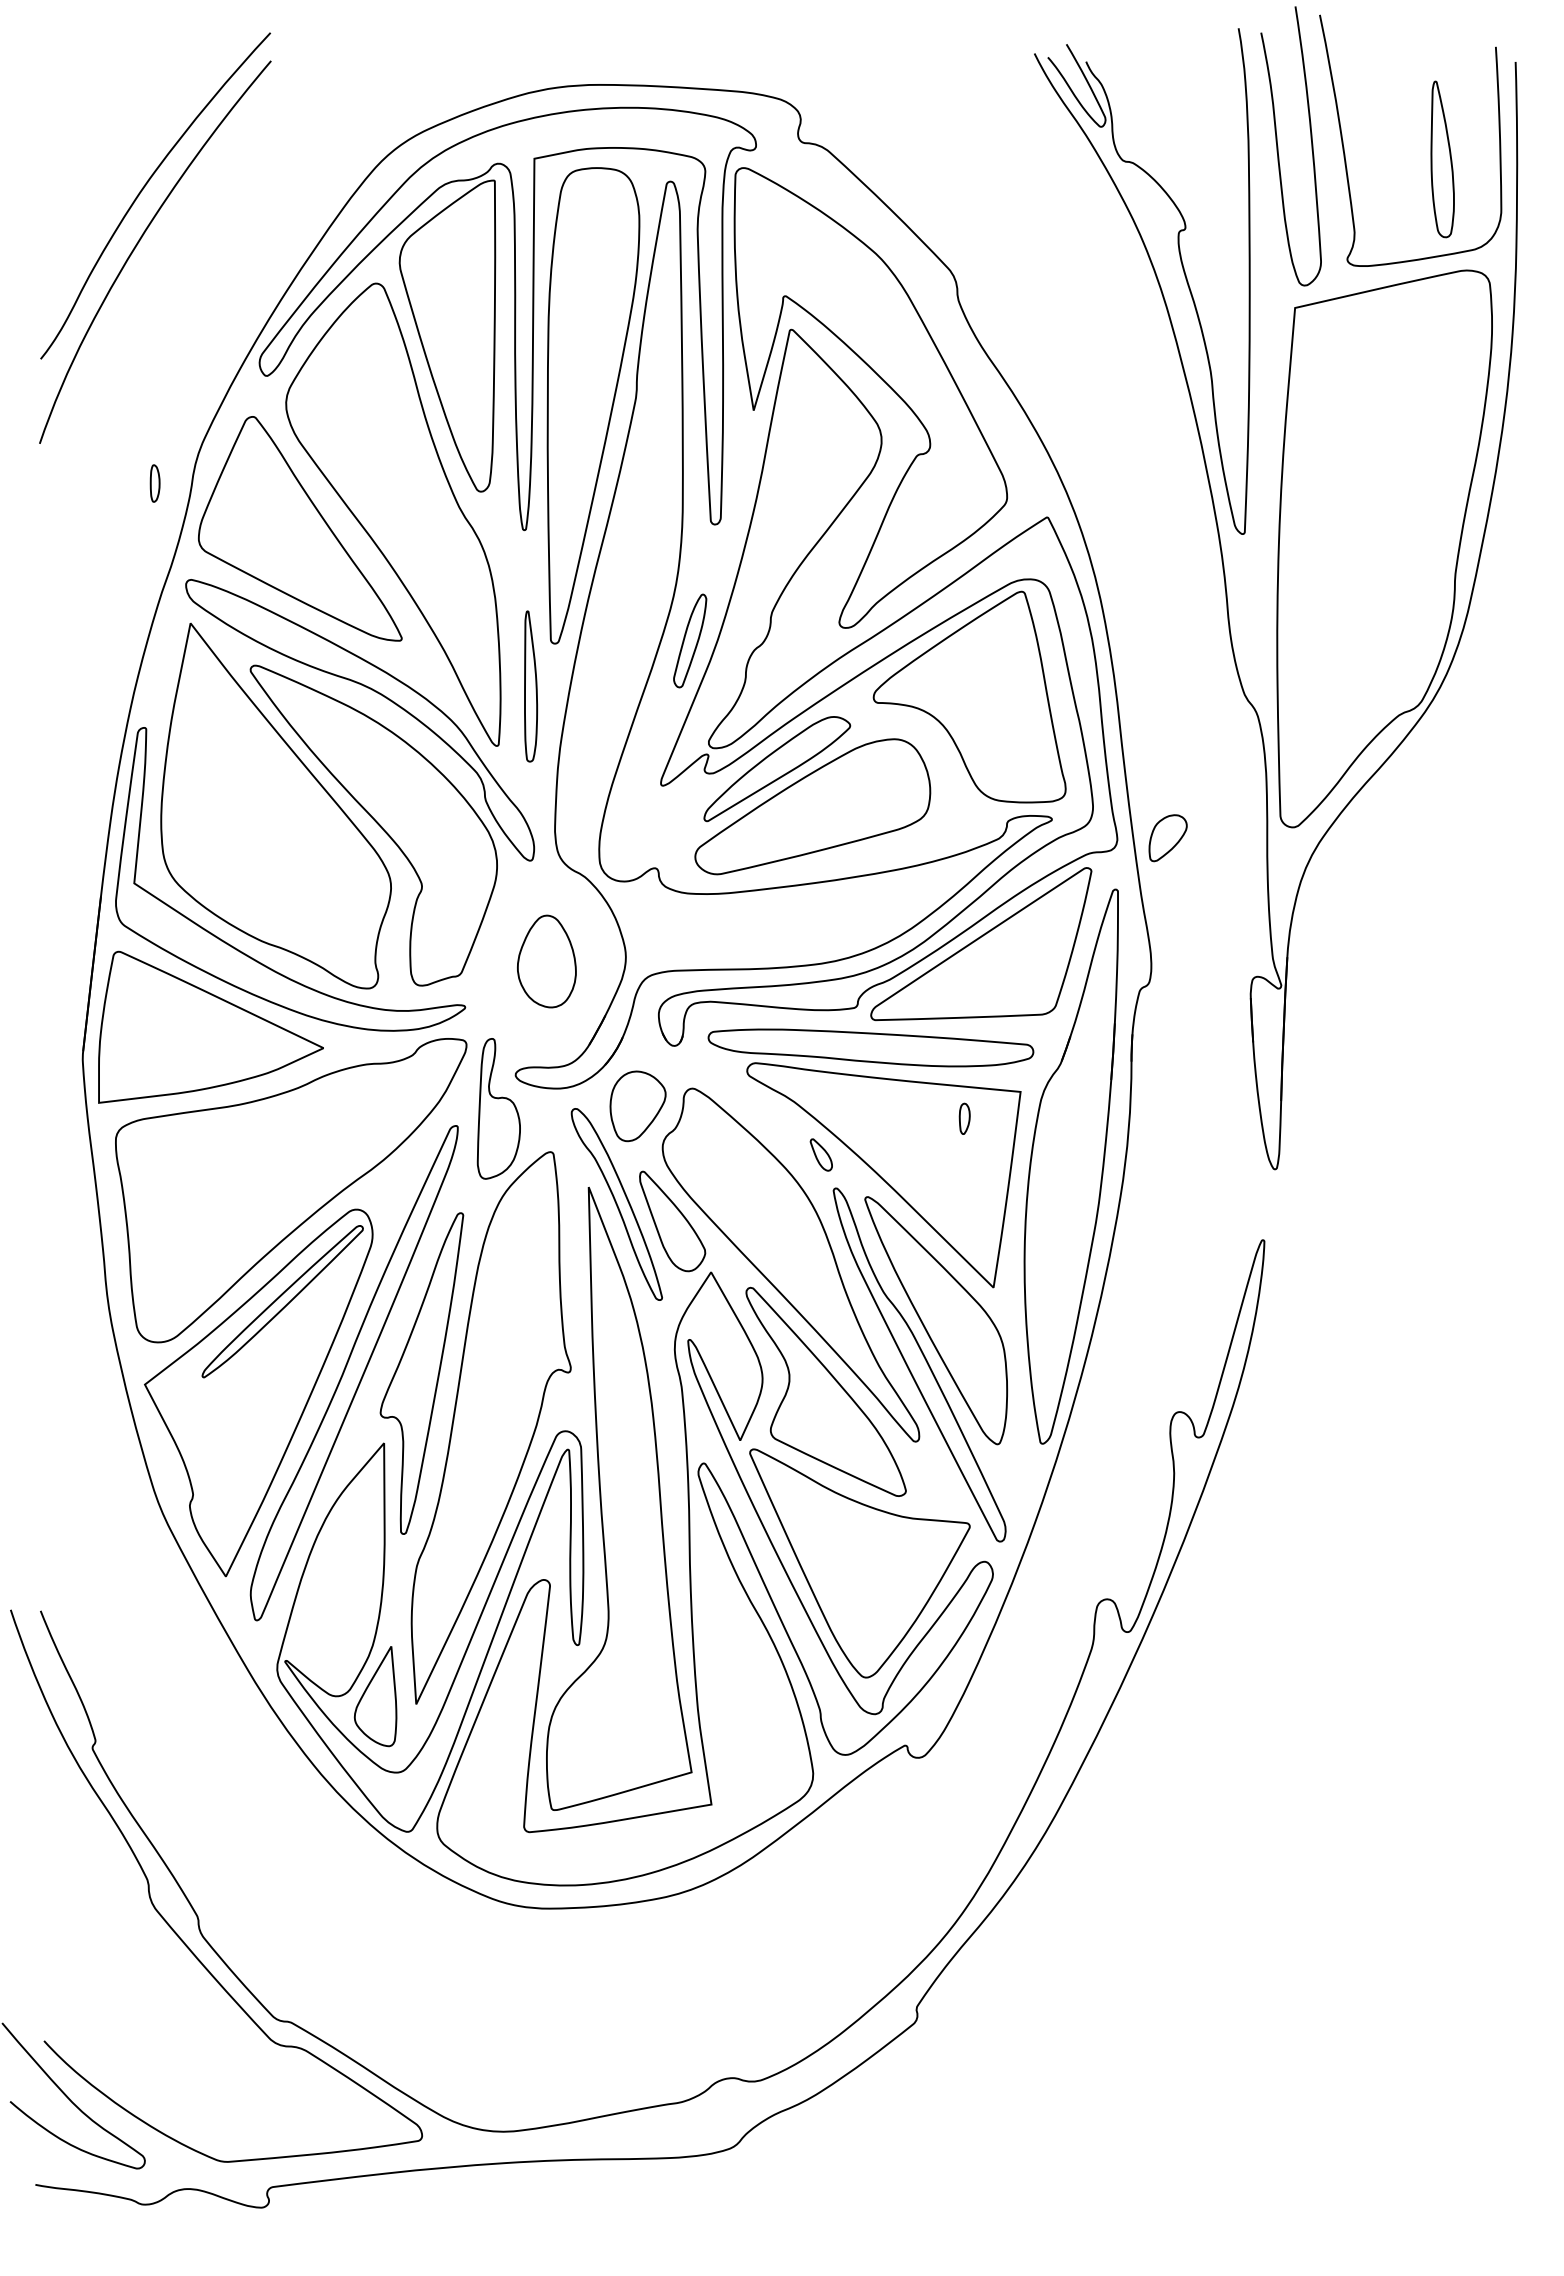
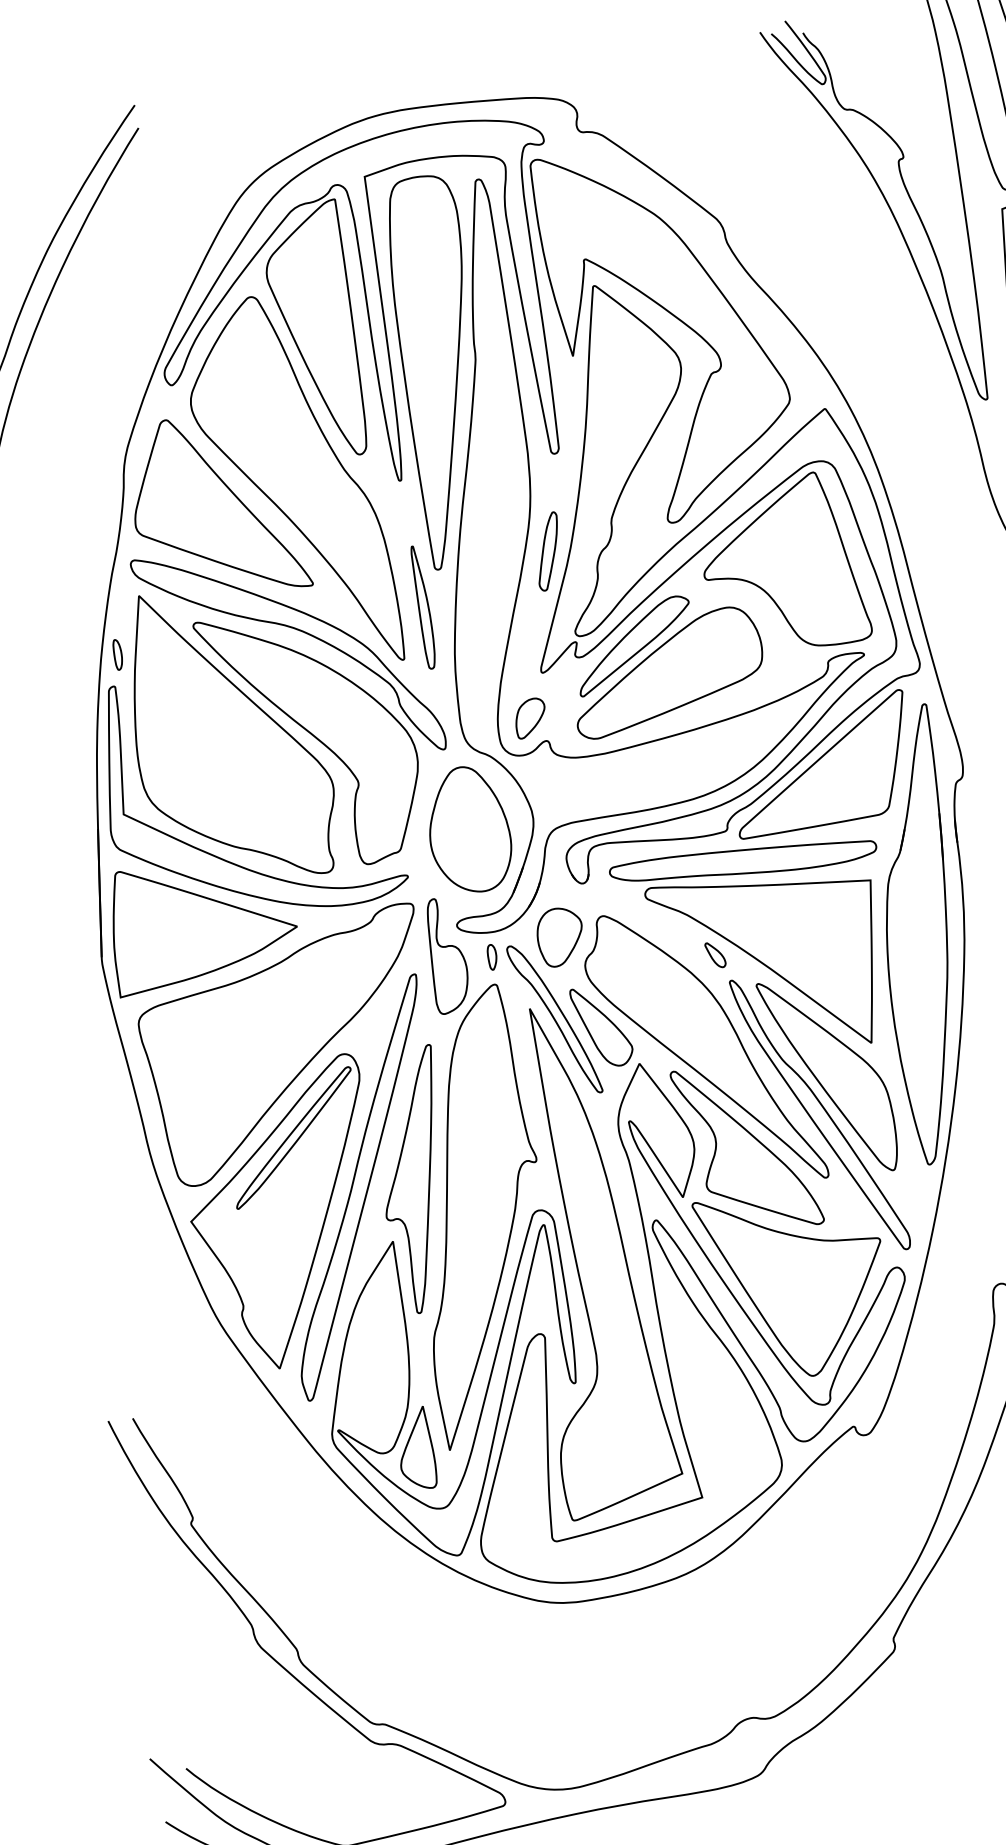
part: (154, 483) -> (117, 654), moved
part: (1167, 838) -> (530, 718), moved
part: (546, 961) -> (468, 829), size x1.67
part: (964, 1118) -> (492, 956), moved

